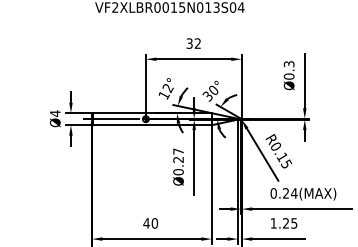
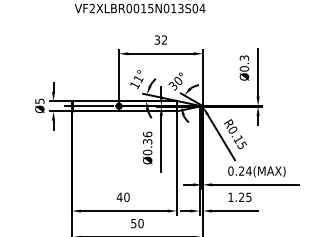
text: (166, 88) -> (137, 79), 12° -> 11°
text: (54, 113) -> (39, 101), Ø4 -> Ø5
text: (178, 154) -> (147, 137), Ø0.27 -> Ø0.36

